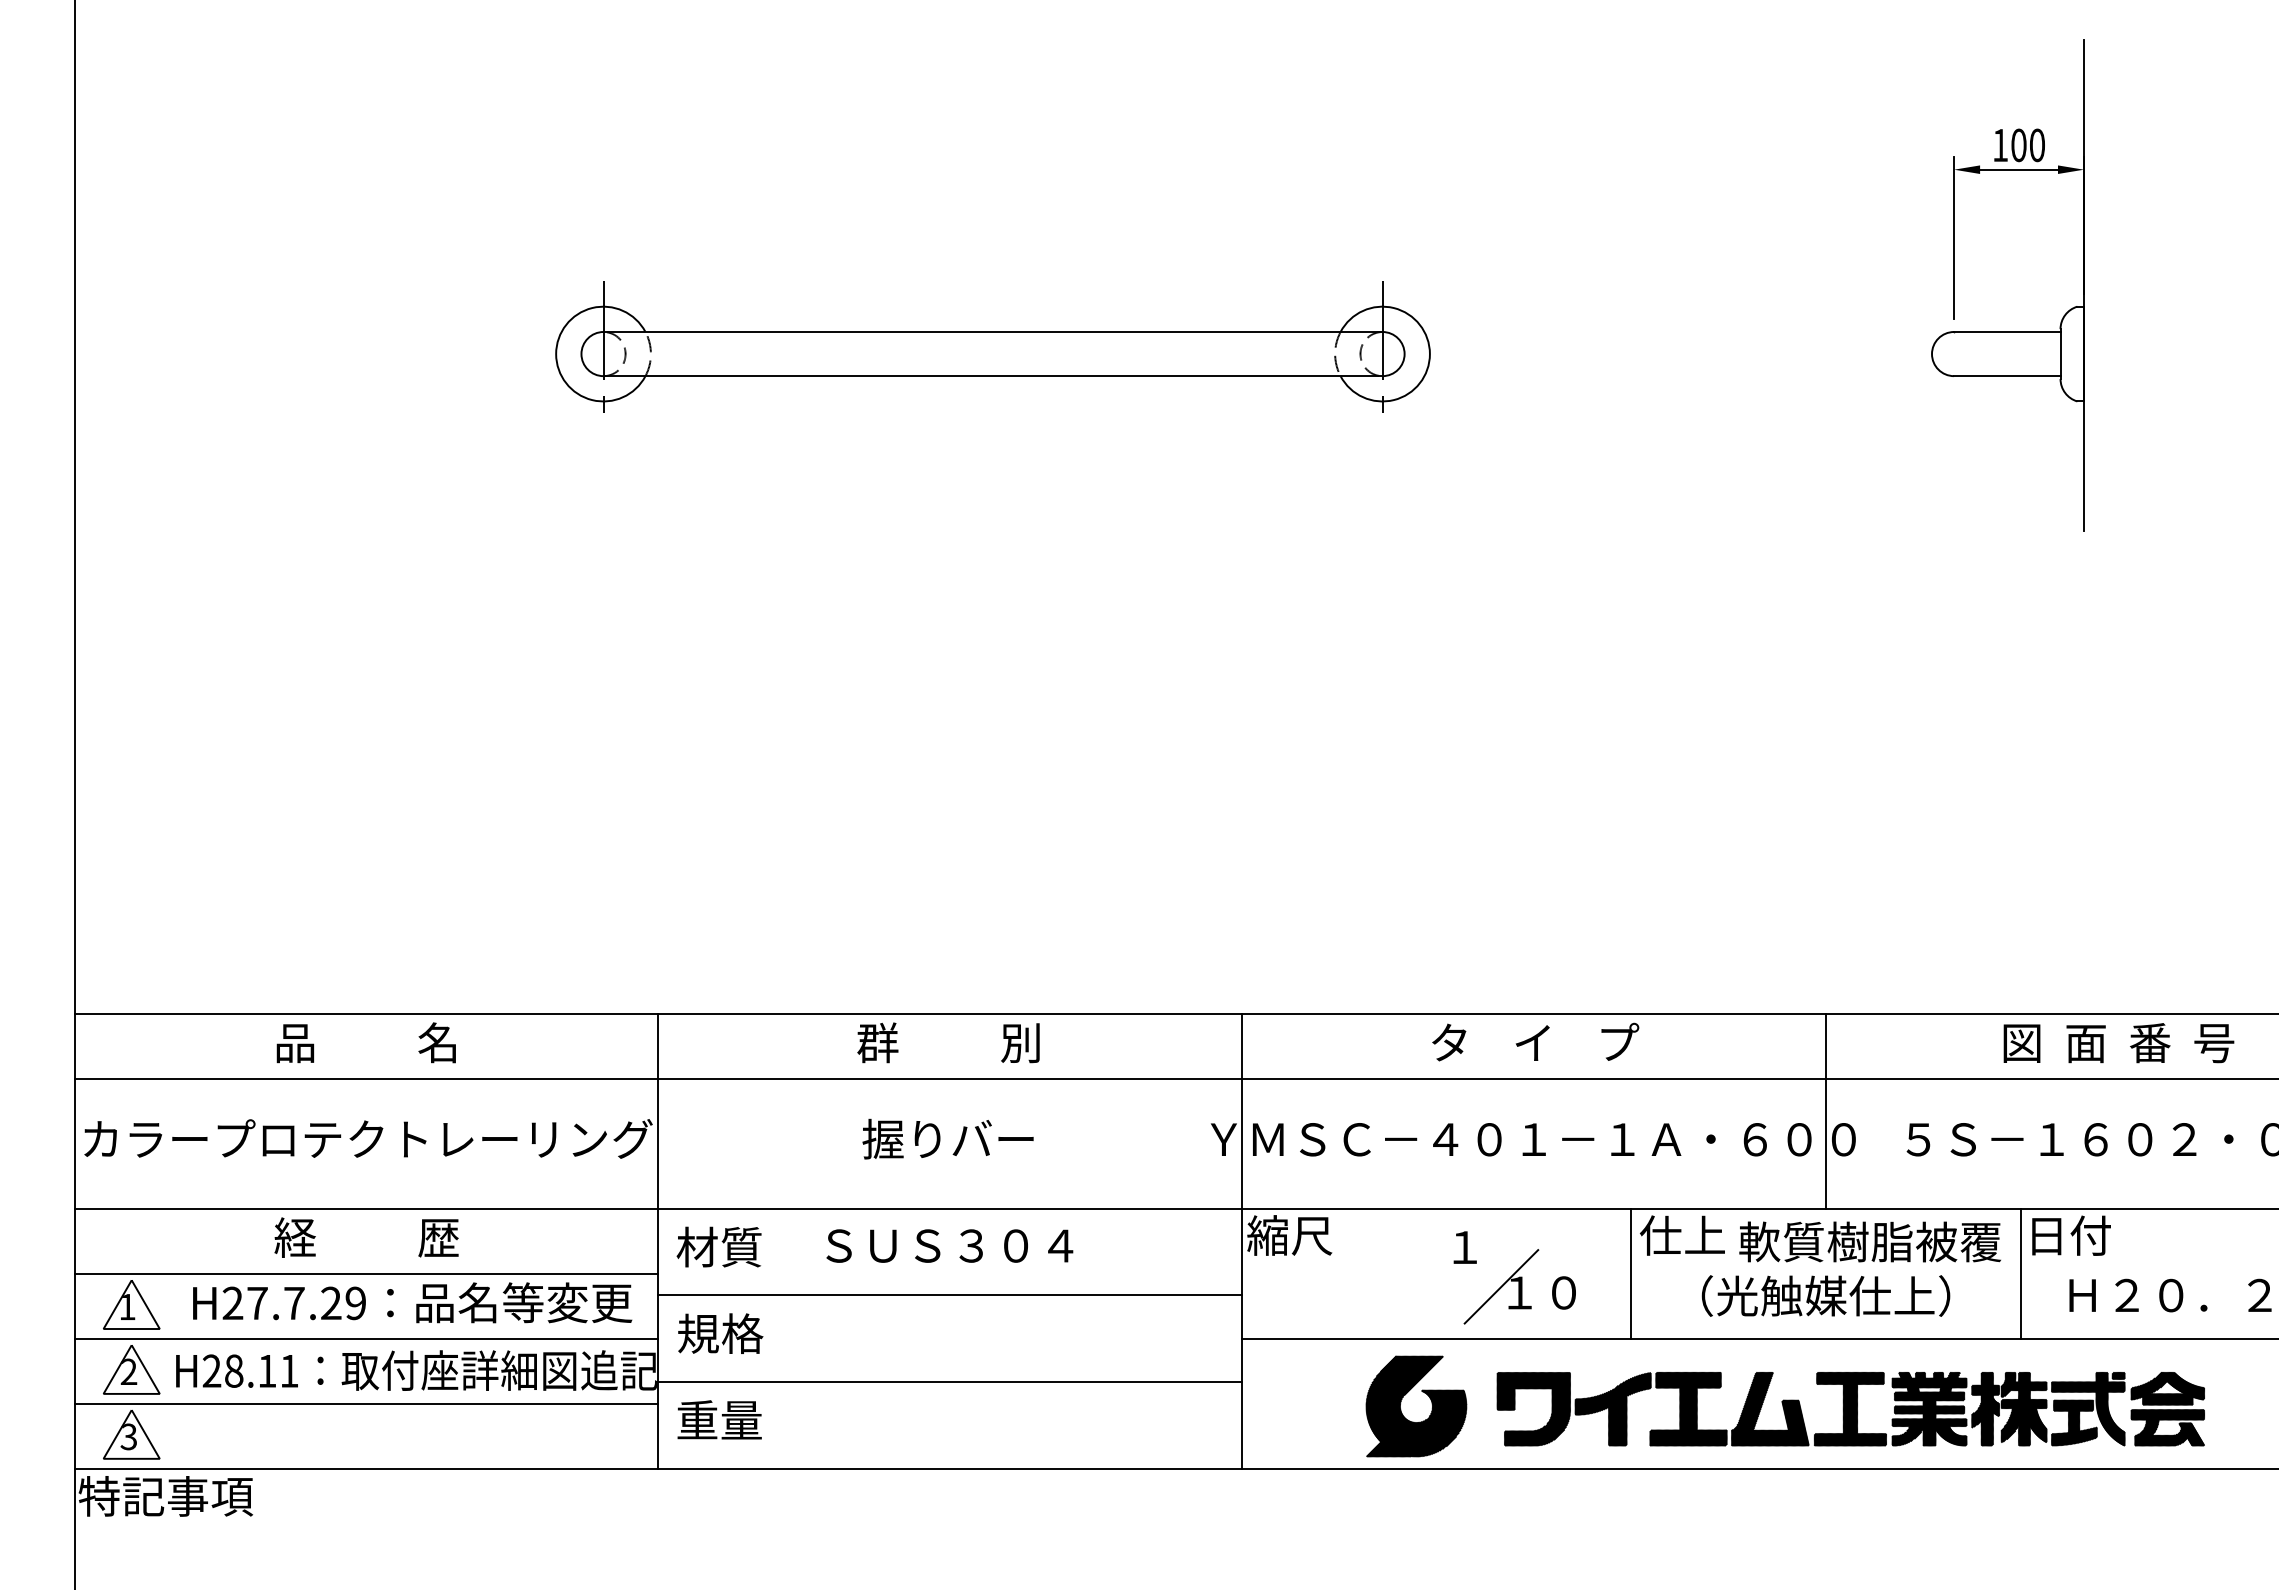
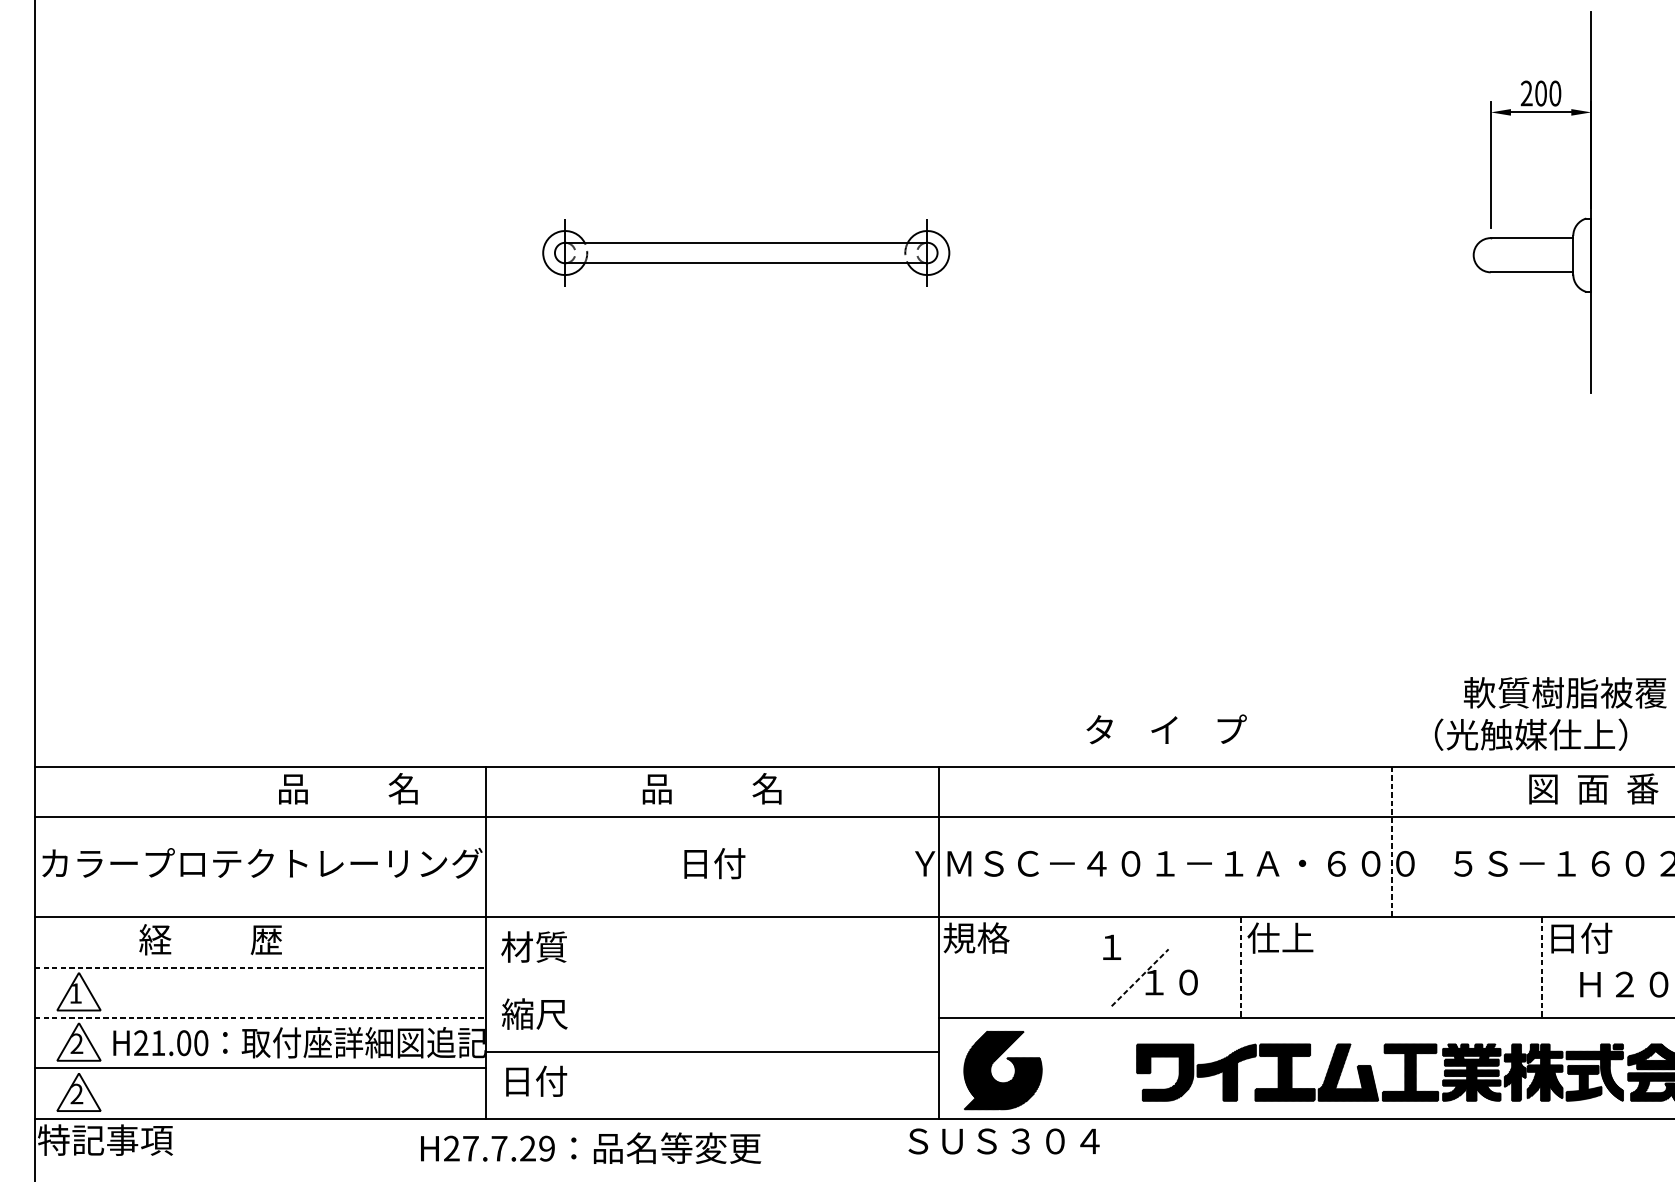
text: (2000, 144) -> (1526, 92), 100 -> 200
part: (992, 346) -> (745, 249), size x0.6
text: (1535, 1041) -> (1166, 728), moved
text: (365, 1042) -> (347, 788), moved
text: (948, 1042) -> (711, 788), 群          別 -> 品          名
line: (1826, 1112) -> (1391, 842), solid -> dashed
text: (947, 1138) -> (711, 862), 握りバー -> 日付
text: (1290, 1235) -> (976, 938), 縮尺 -> 規格
text: (366, 1237) -> (210, 939), moved
text: (949, 1245) -> (1003, 1141), moved
text: (1850, 1268) -> (1550, 713), moved
line: (366, 1273) -> (260, 967), solid -> dashed
line: (1631, 1273) -> (1240, 967), solid -> dashed
line: (2020, 1273) -> (1542, 967), solid -> dashed
line: (1501, 1286) -> (1140, 977), solid -> dashed
line: (949, 1295) -> (712, 984), removed
text: (412, 1302) -> (590, 1148), moved
text: (720, 1333) -> (535, 1013), 規格 -> 縮尺
line: (366, 1338) -> (260, 1017), solid -> dashed
text: (261, 1370) -> (179, 1042), H28.11 -> H21.00
part: (1431, 1404) -> (1014, 1068), moved
text: (719, 1420) -> (534, 1081), 重量 -> 日付
text: (128, 1437) -> (76, 1094), 3 -> 2

